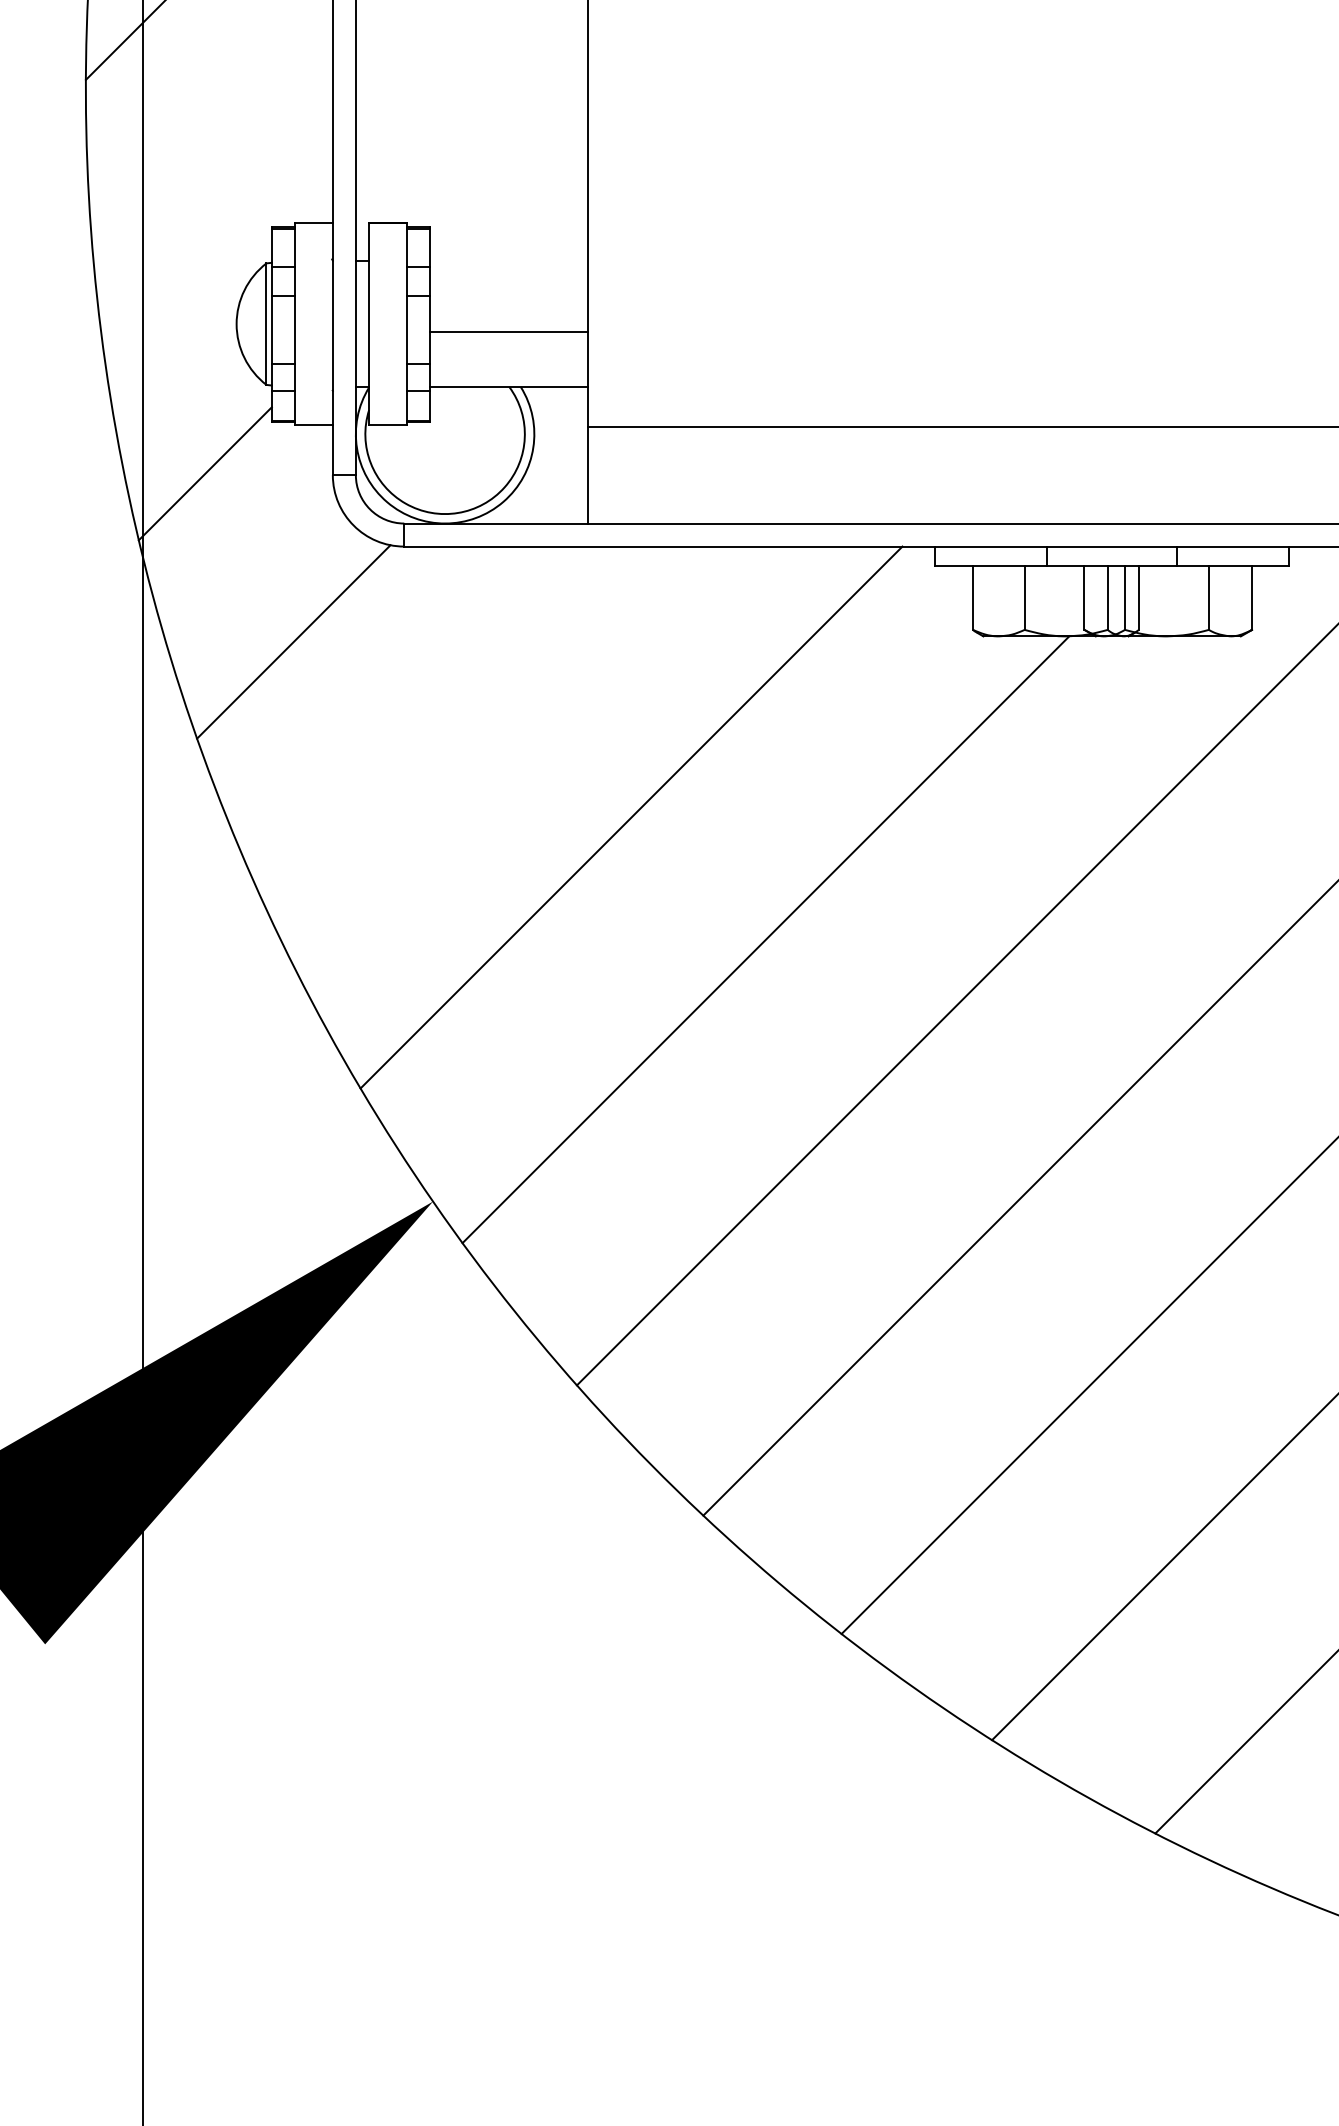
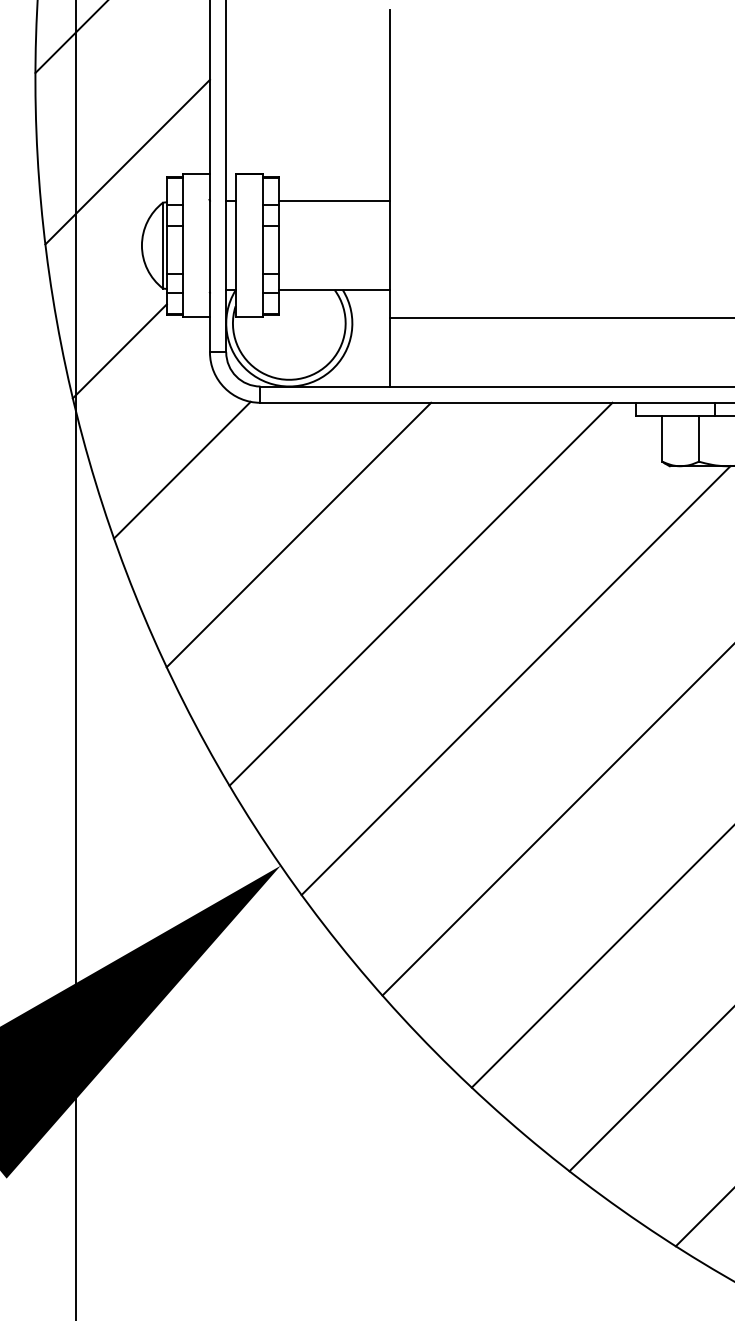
line: (216, 205) -> (127, 161), added
line: (508, 332) -> (334, 201), moved
line: (458, 733) -> (298, 534), added

